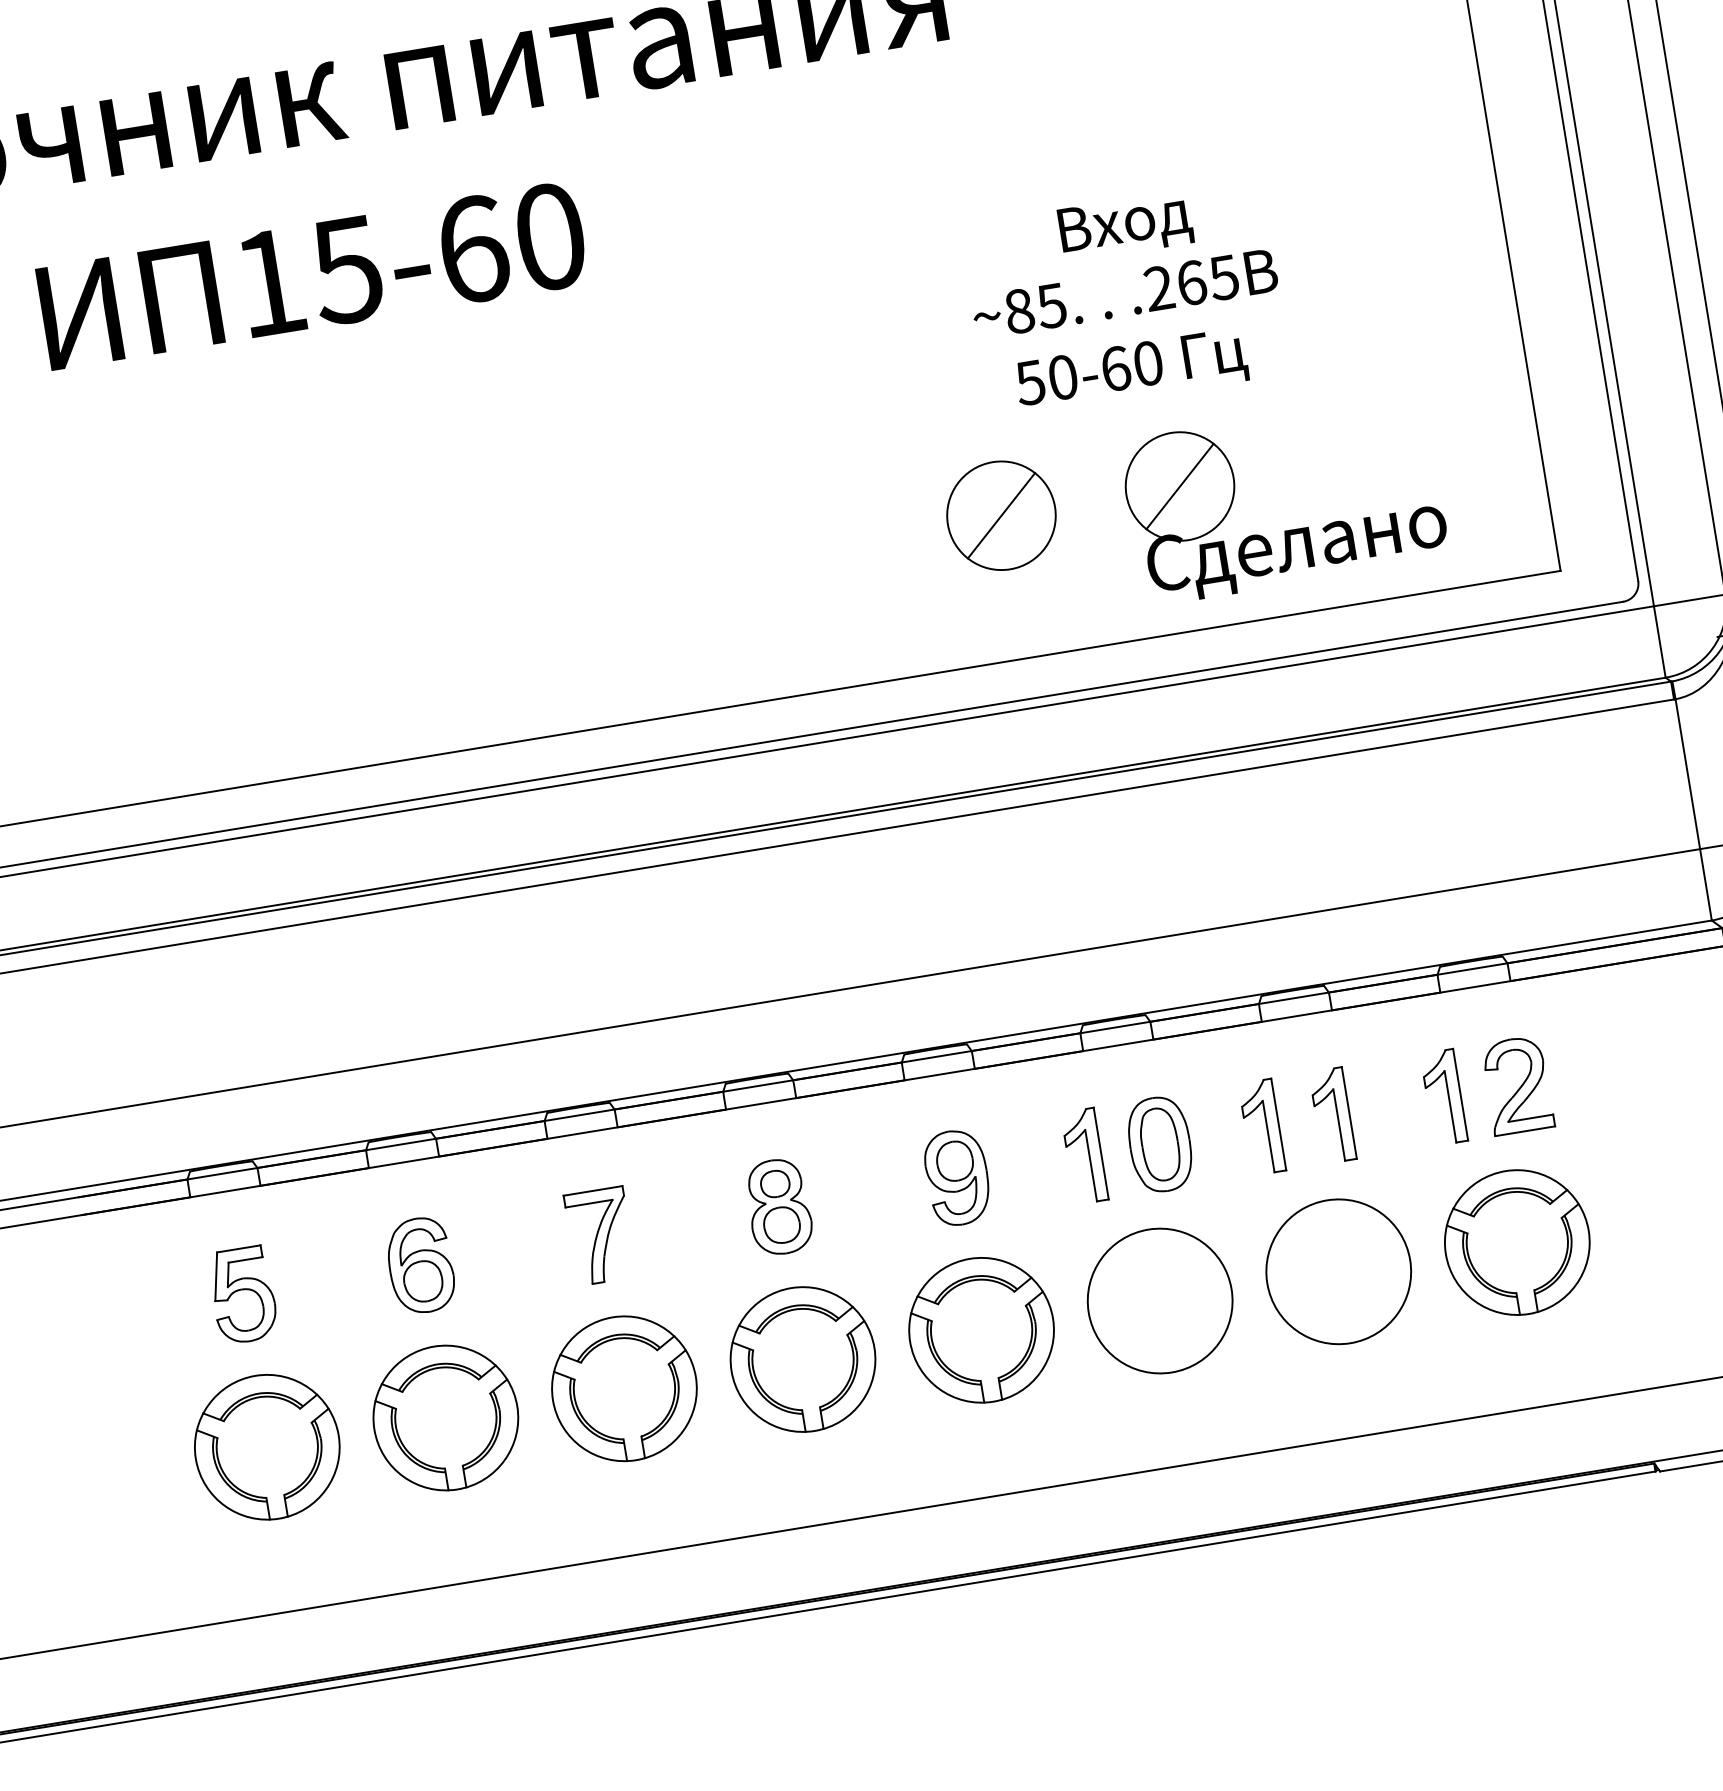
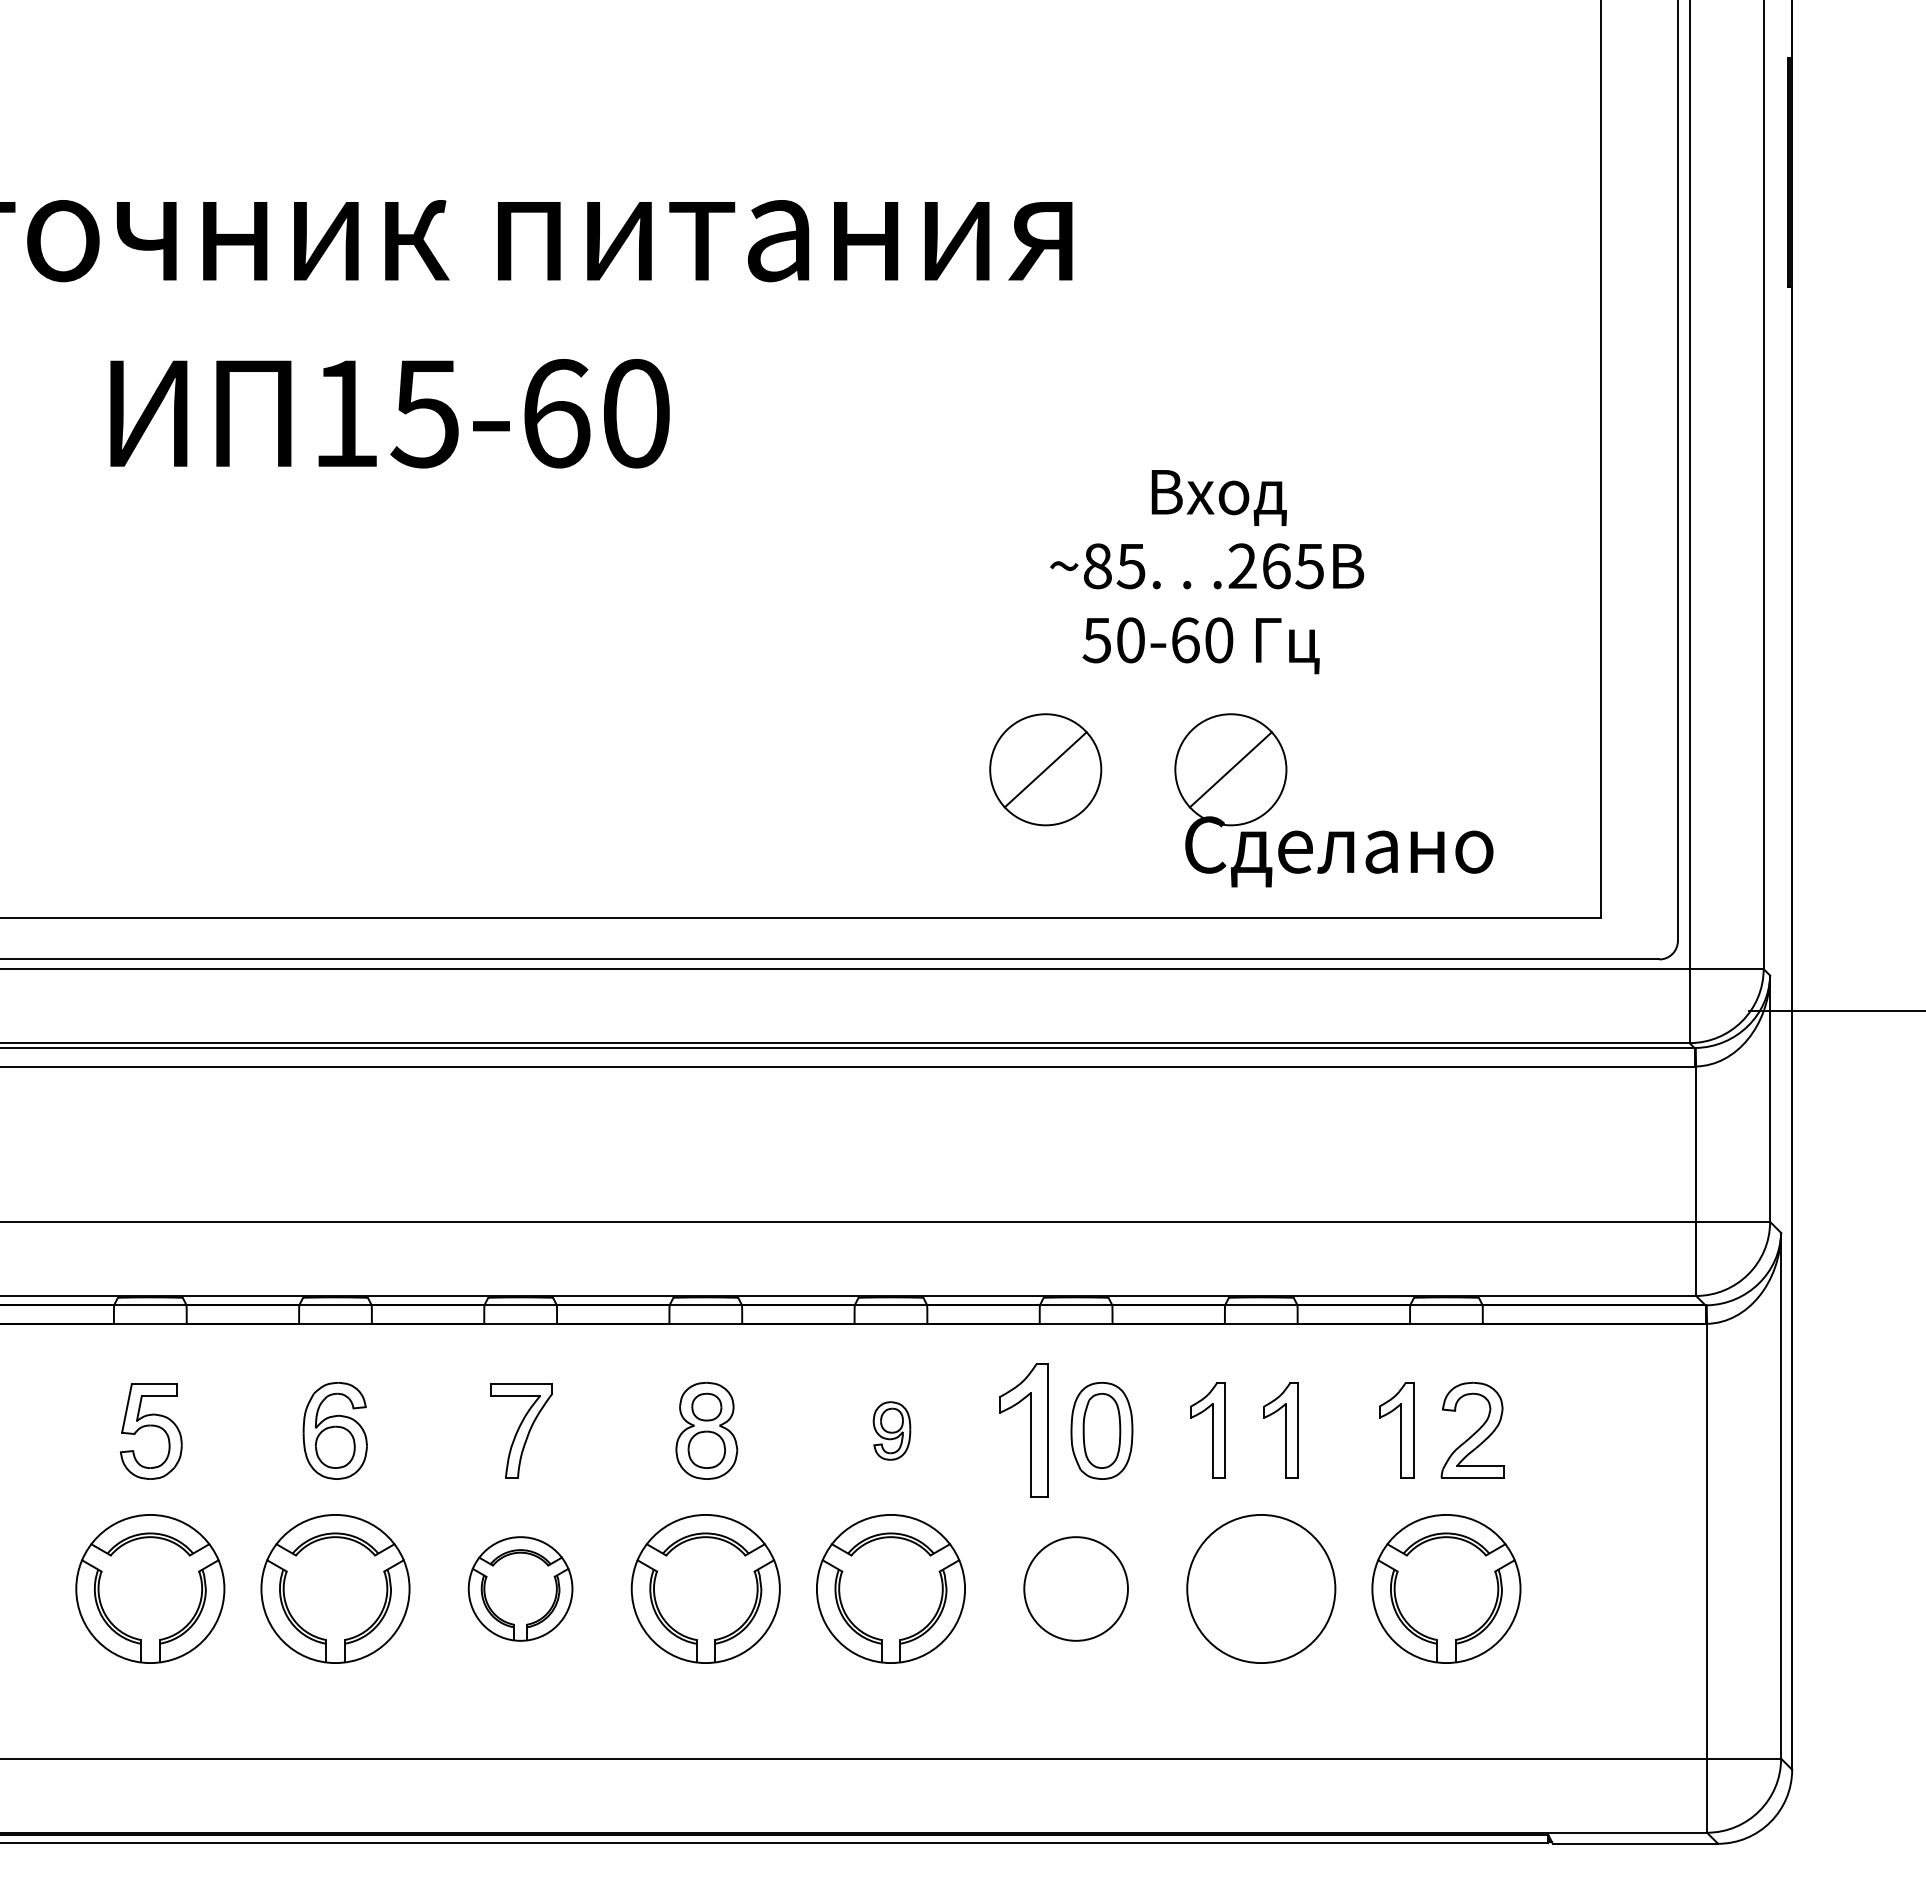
part: (1084, 1156) -> (1023, 1430), size x1.4
part: (957, 1177) -> (891, 1430), size x0.6
circle: (1160, 1300) -> (1076, 1588), size x0.7
part: (624, 1388) -> (520, 1588), size x0.7

